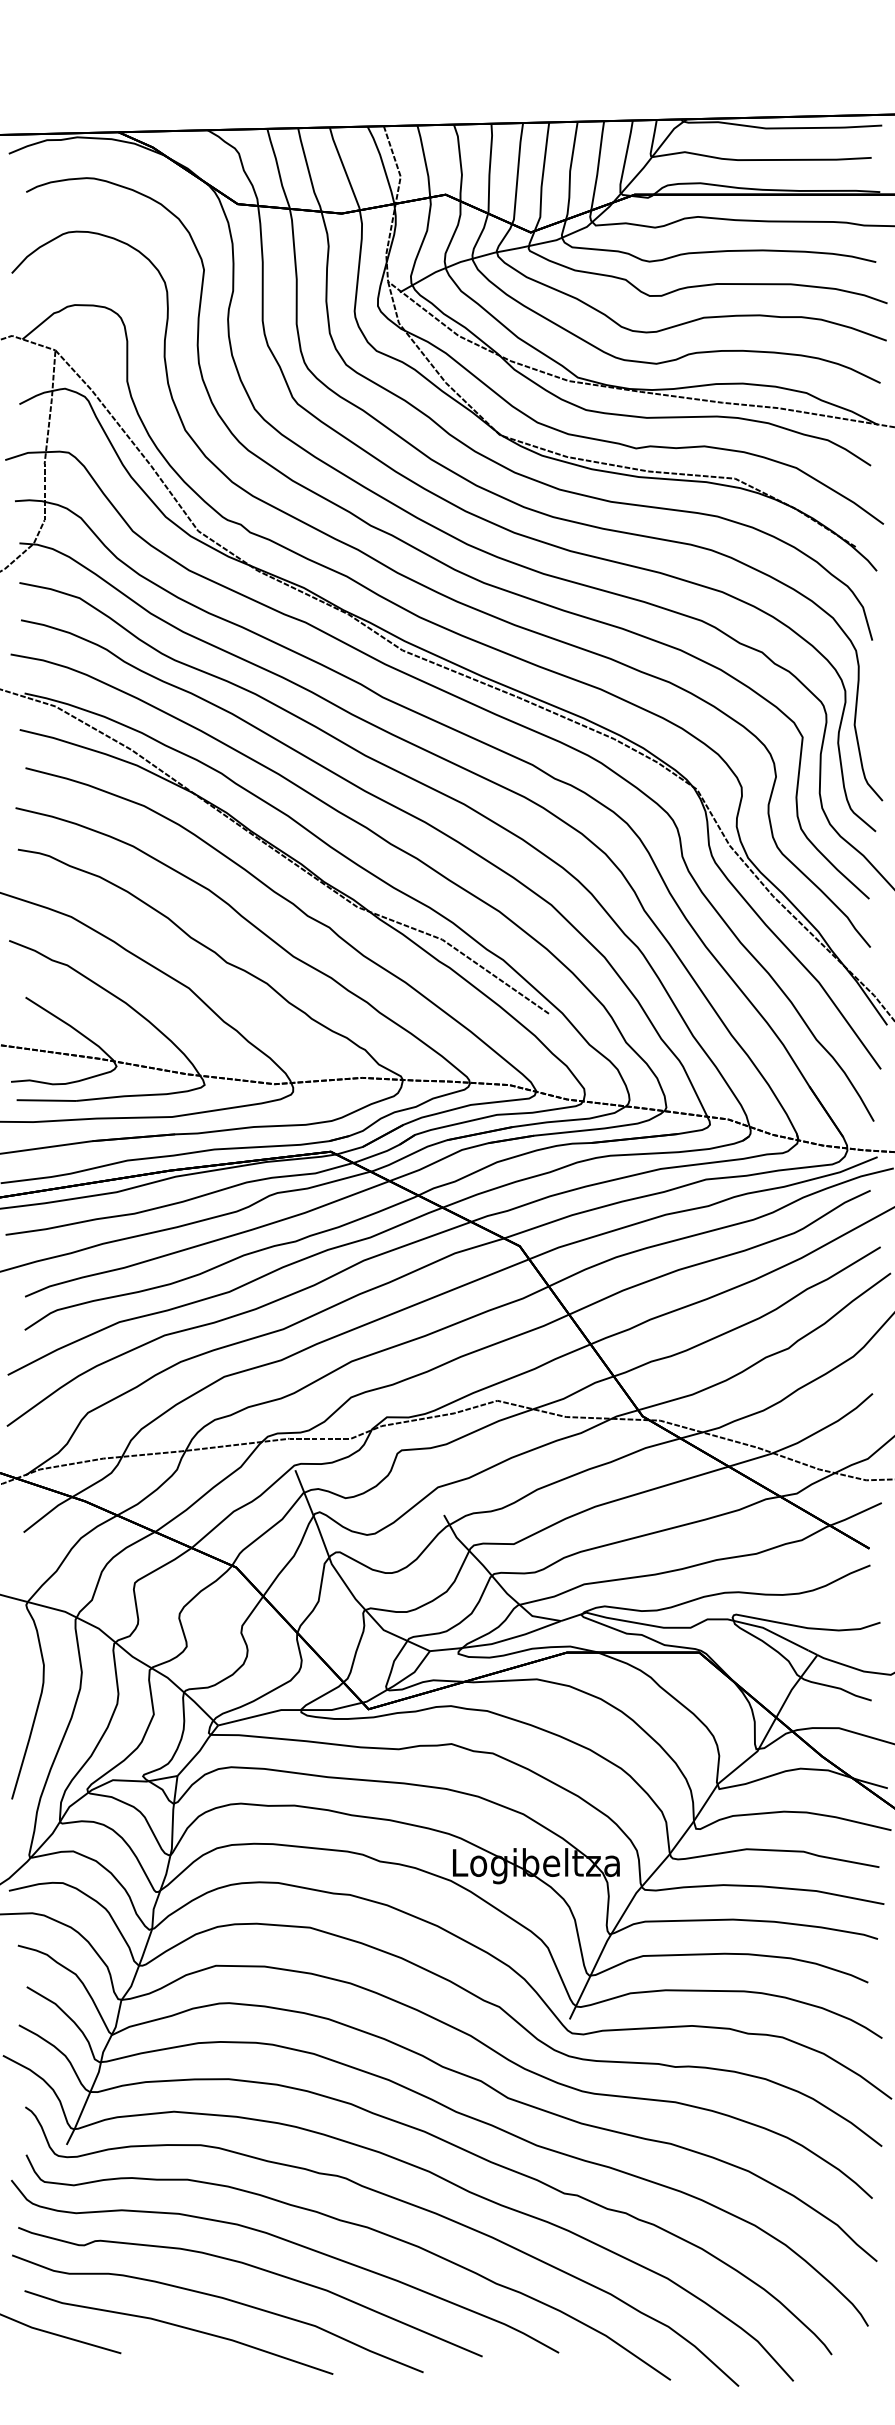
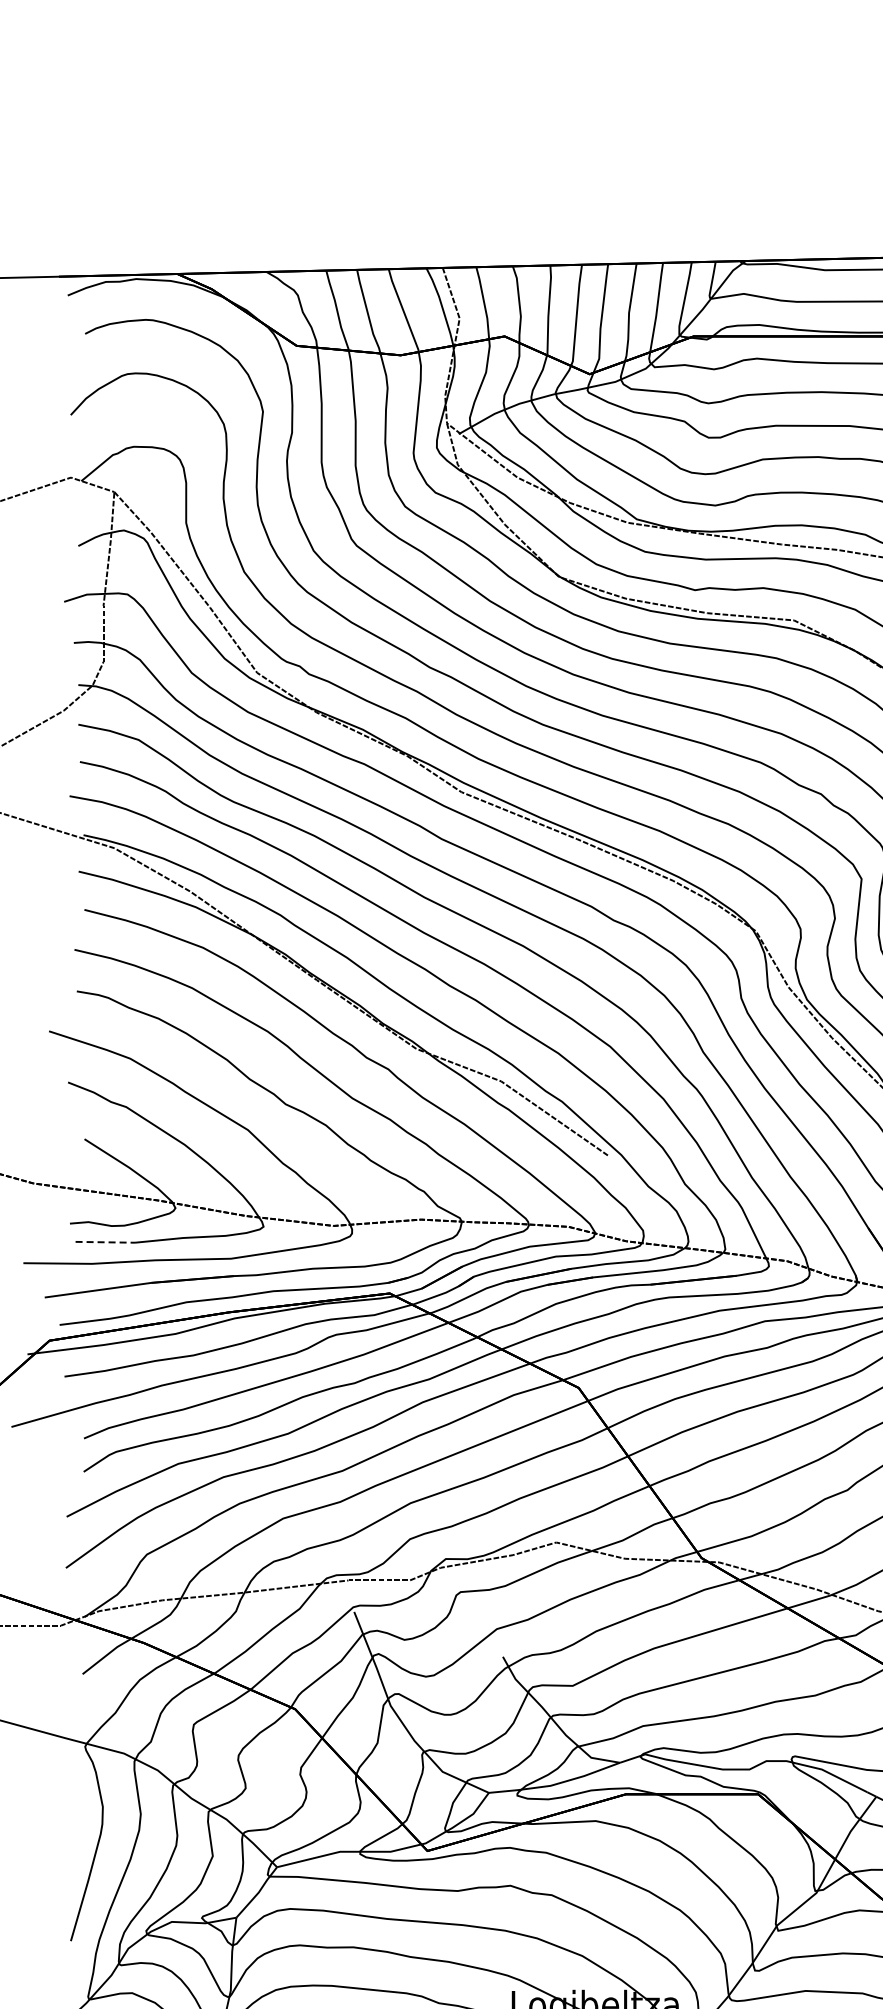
line: (46, 1100) -> (105, 1242), solid -> dashed

